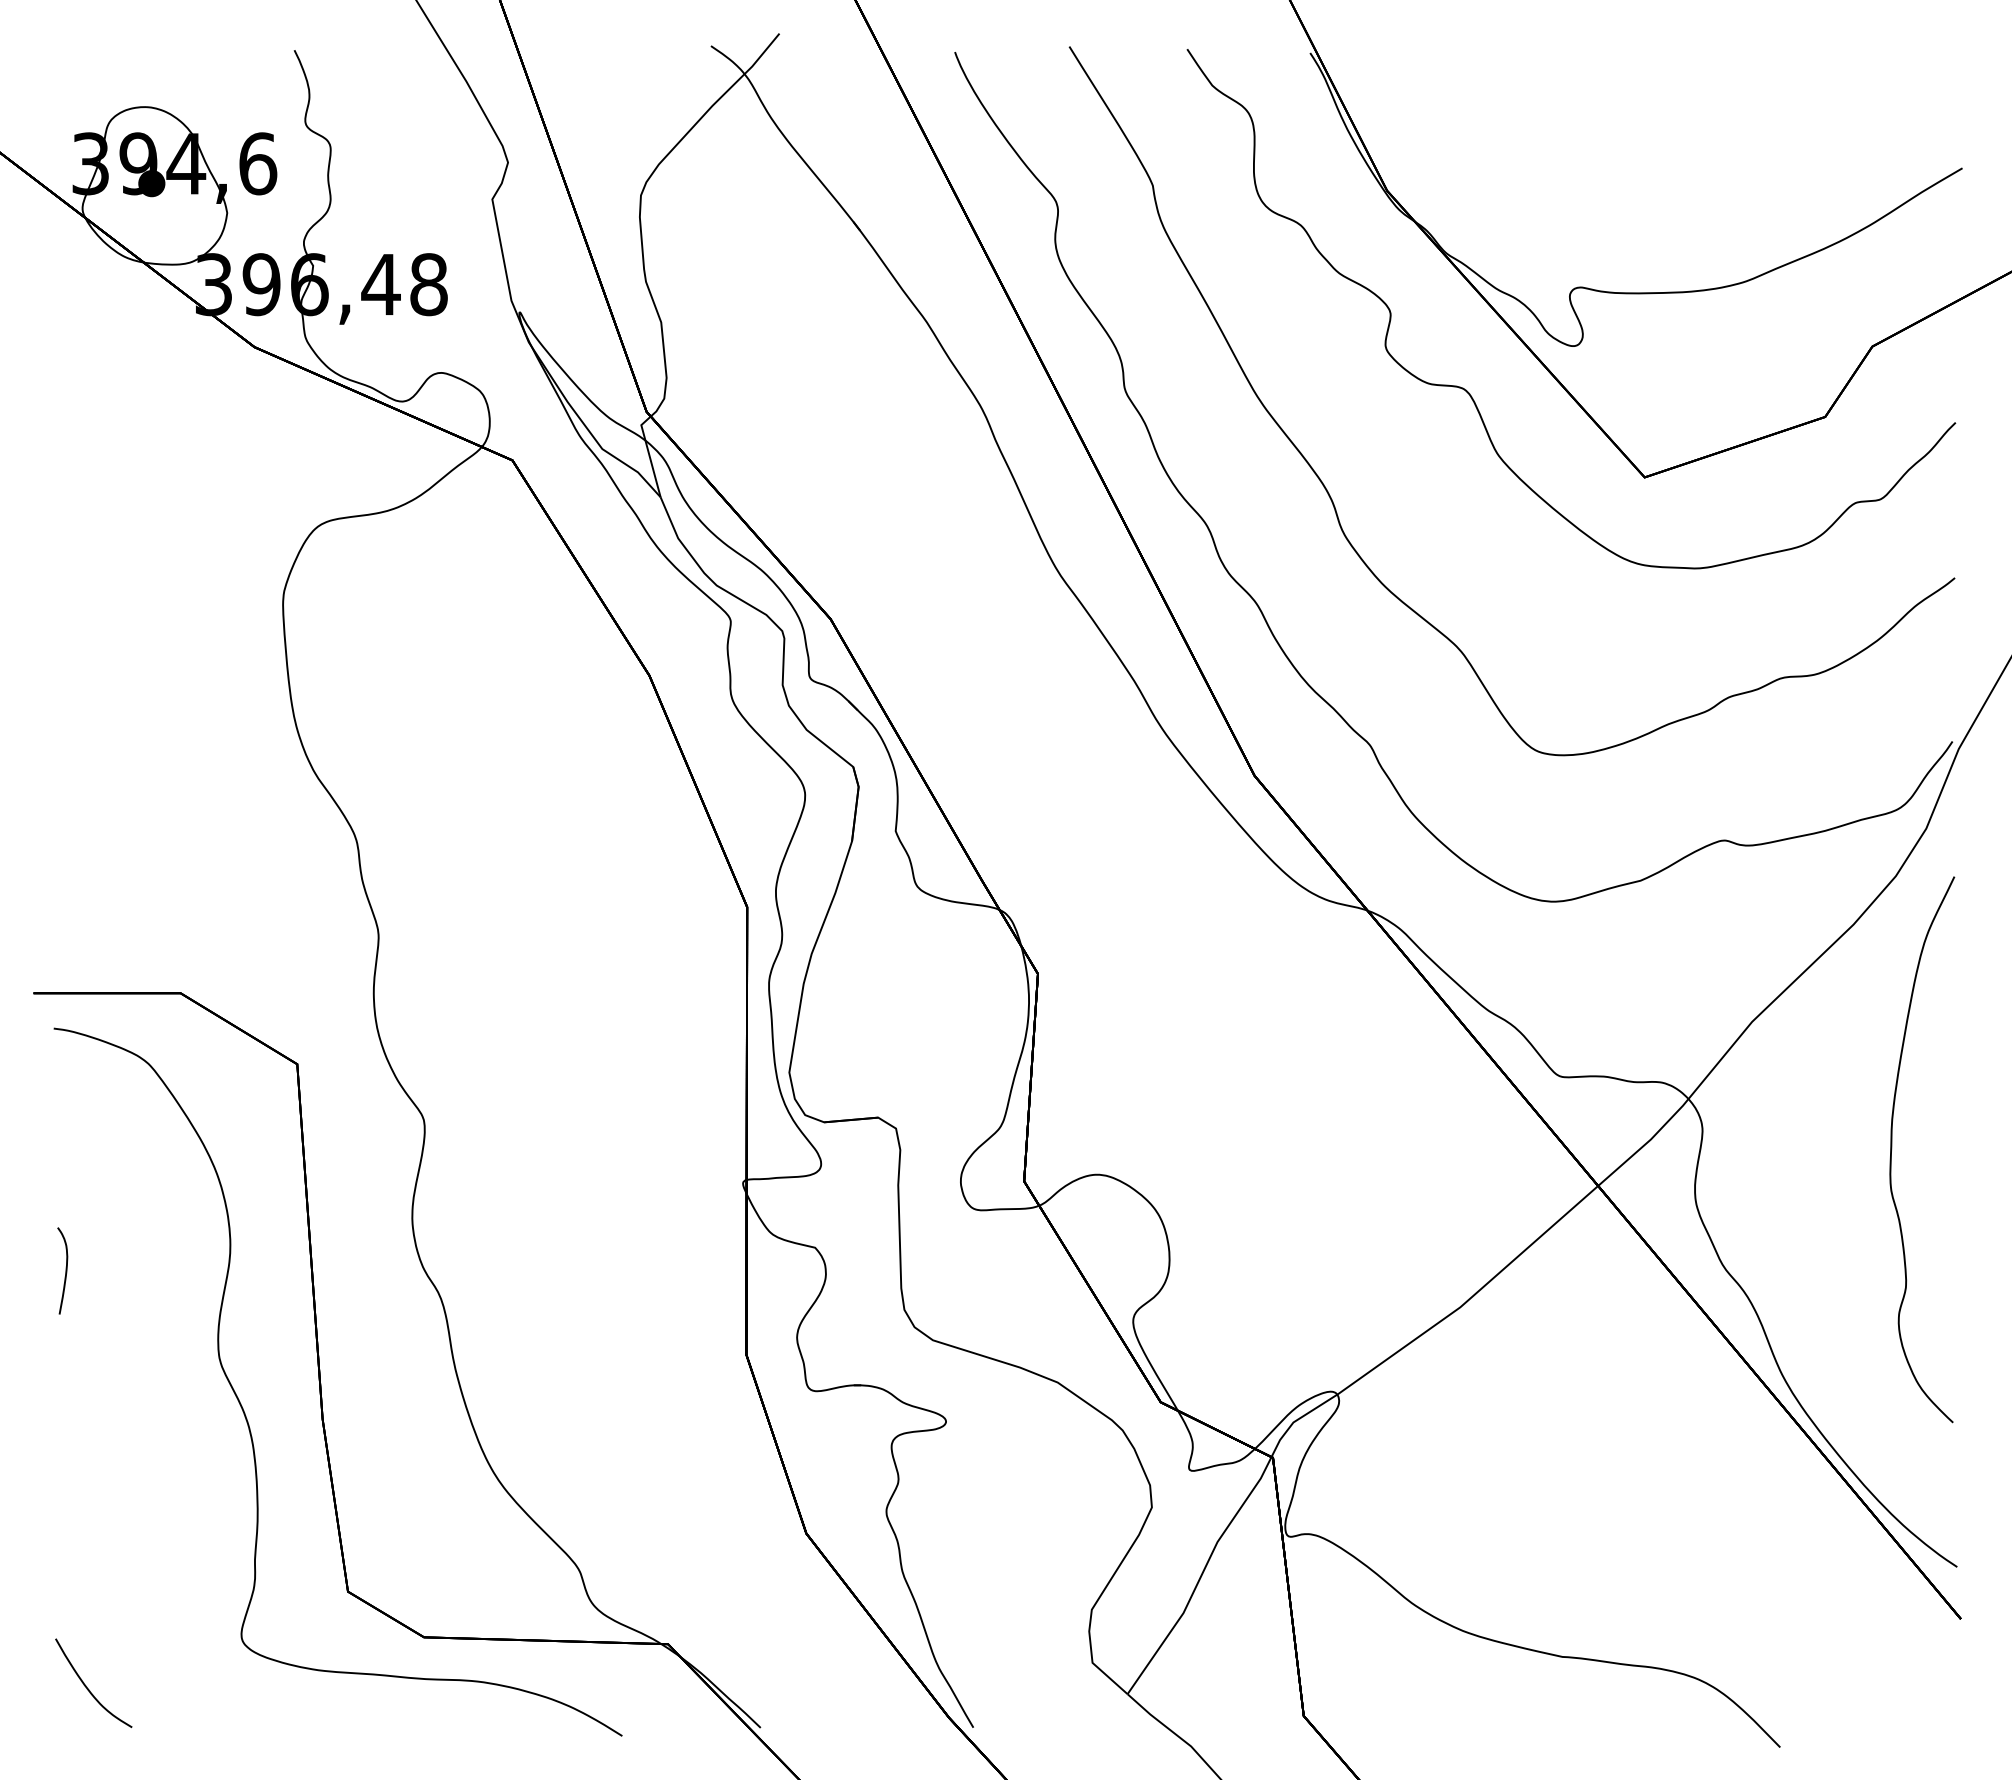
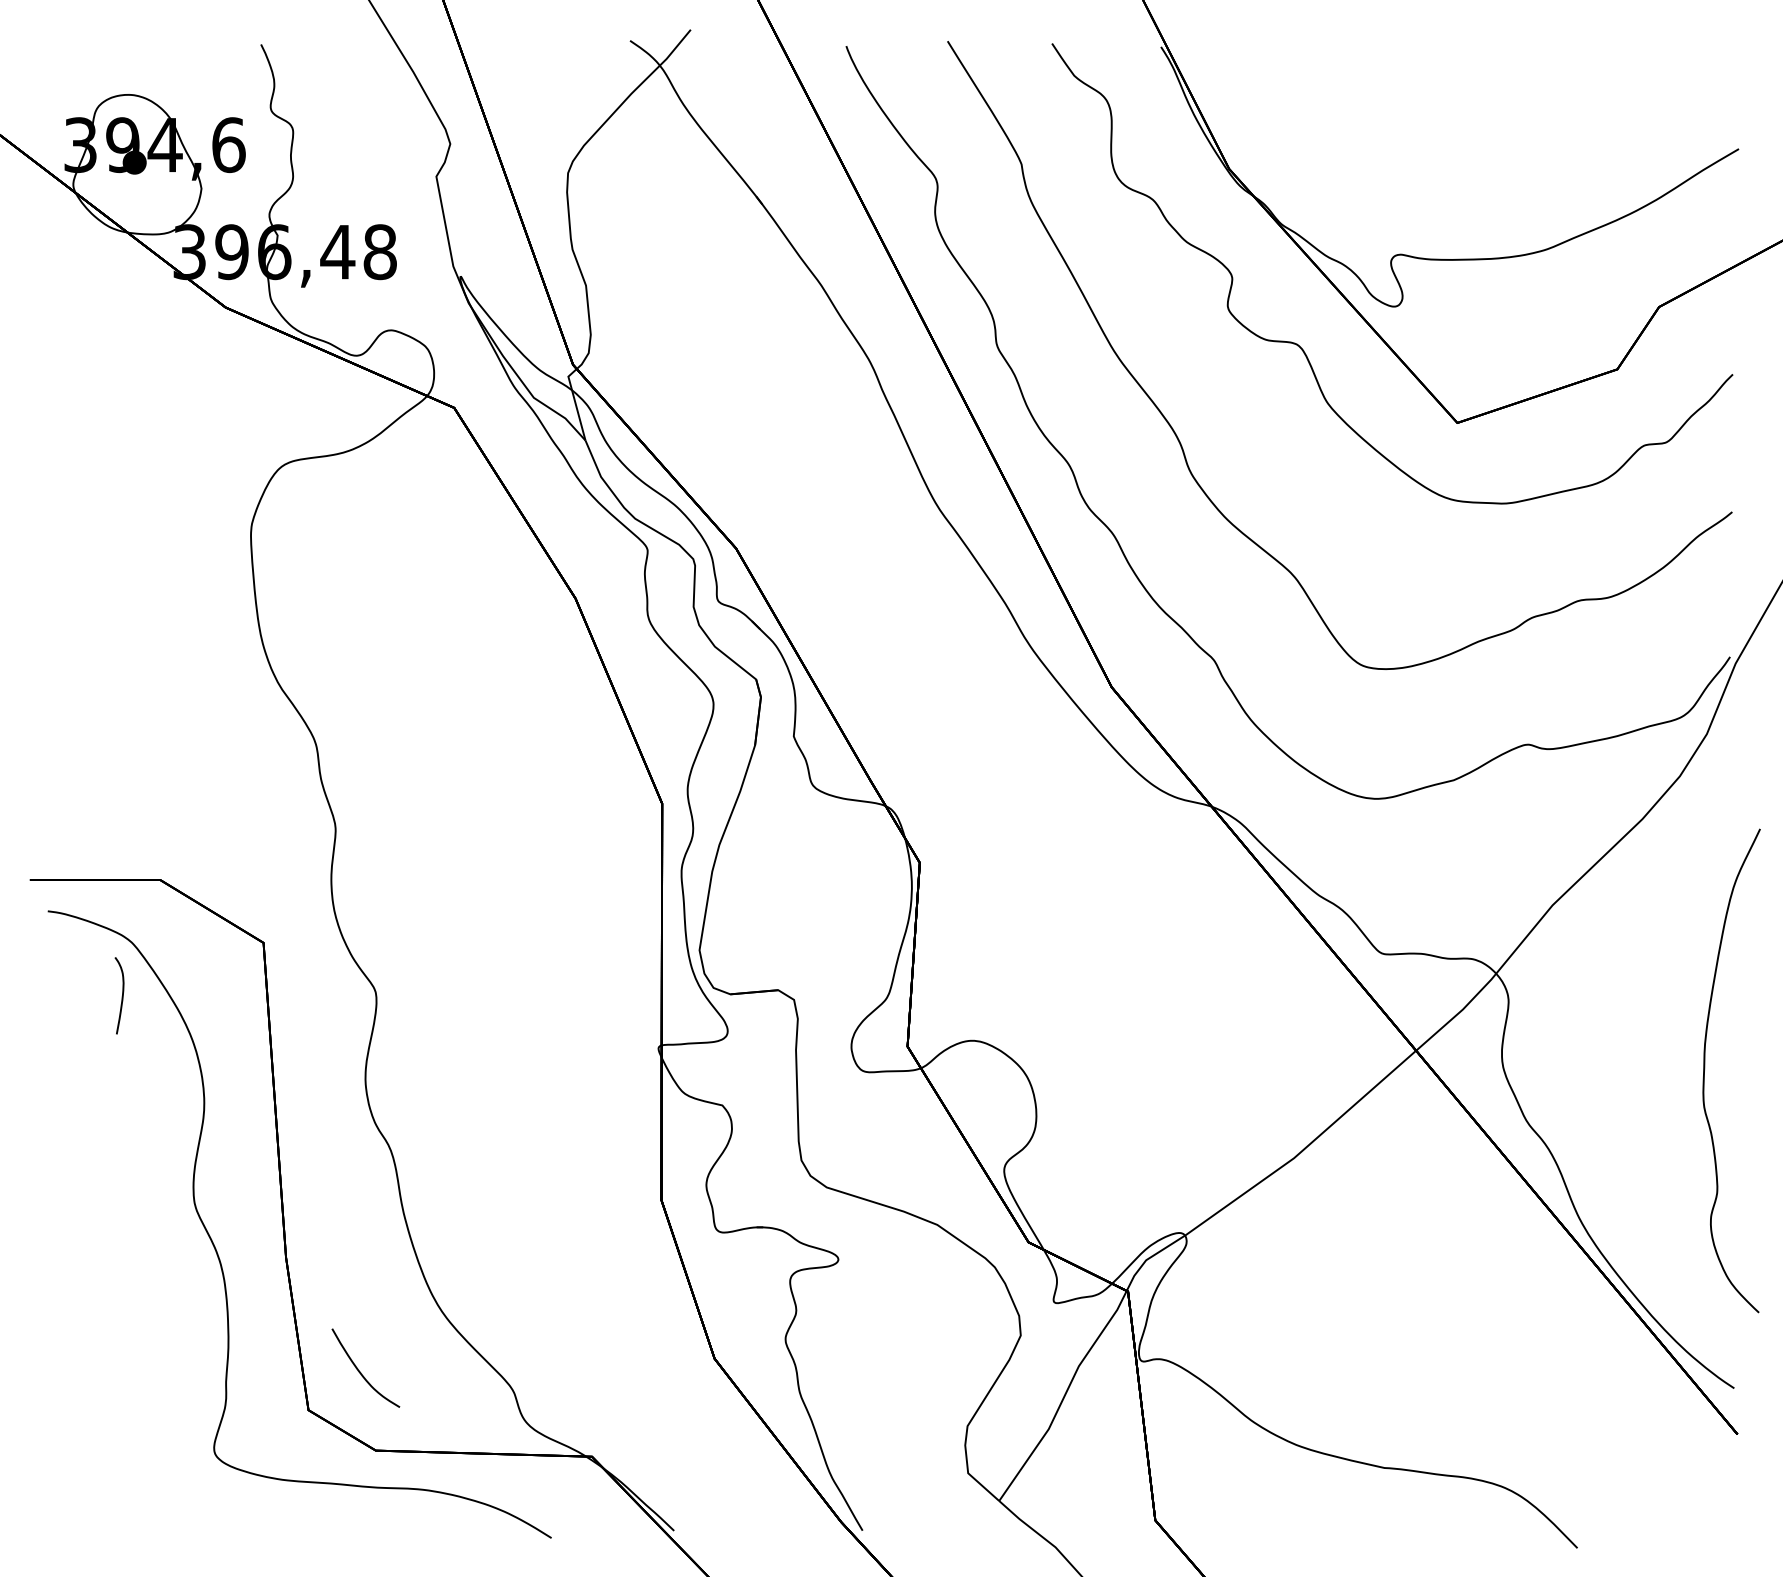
curve: (1892, 1149) -> (1705, 1070), moved
curve: (65, 1270) -> (122, 995), moved
curve: (86, 1685) -> (359, 1370), moved

